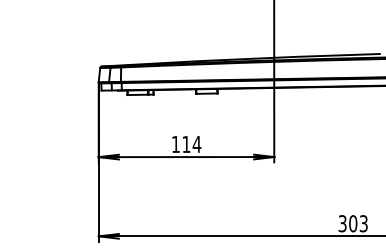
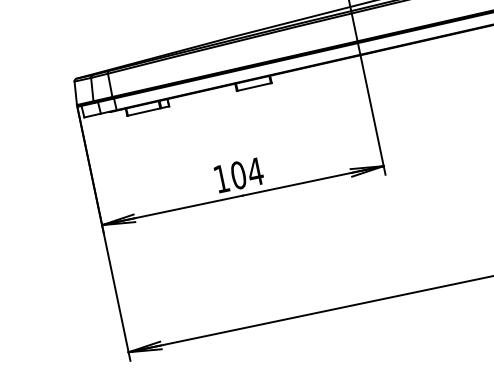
text: (186, 144) -> (238, 175), 114 -> 104

